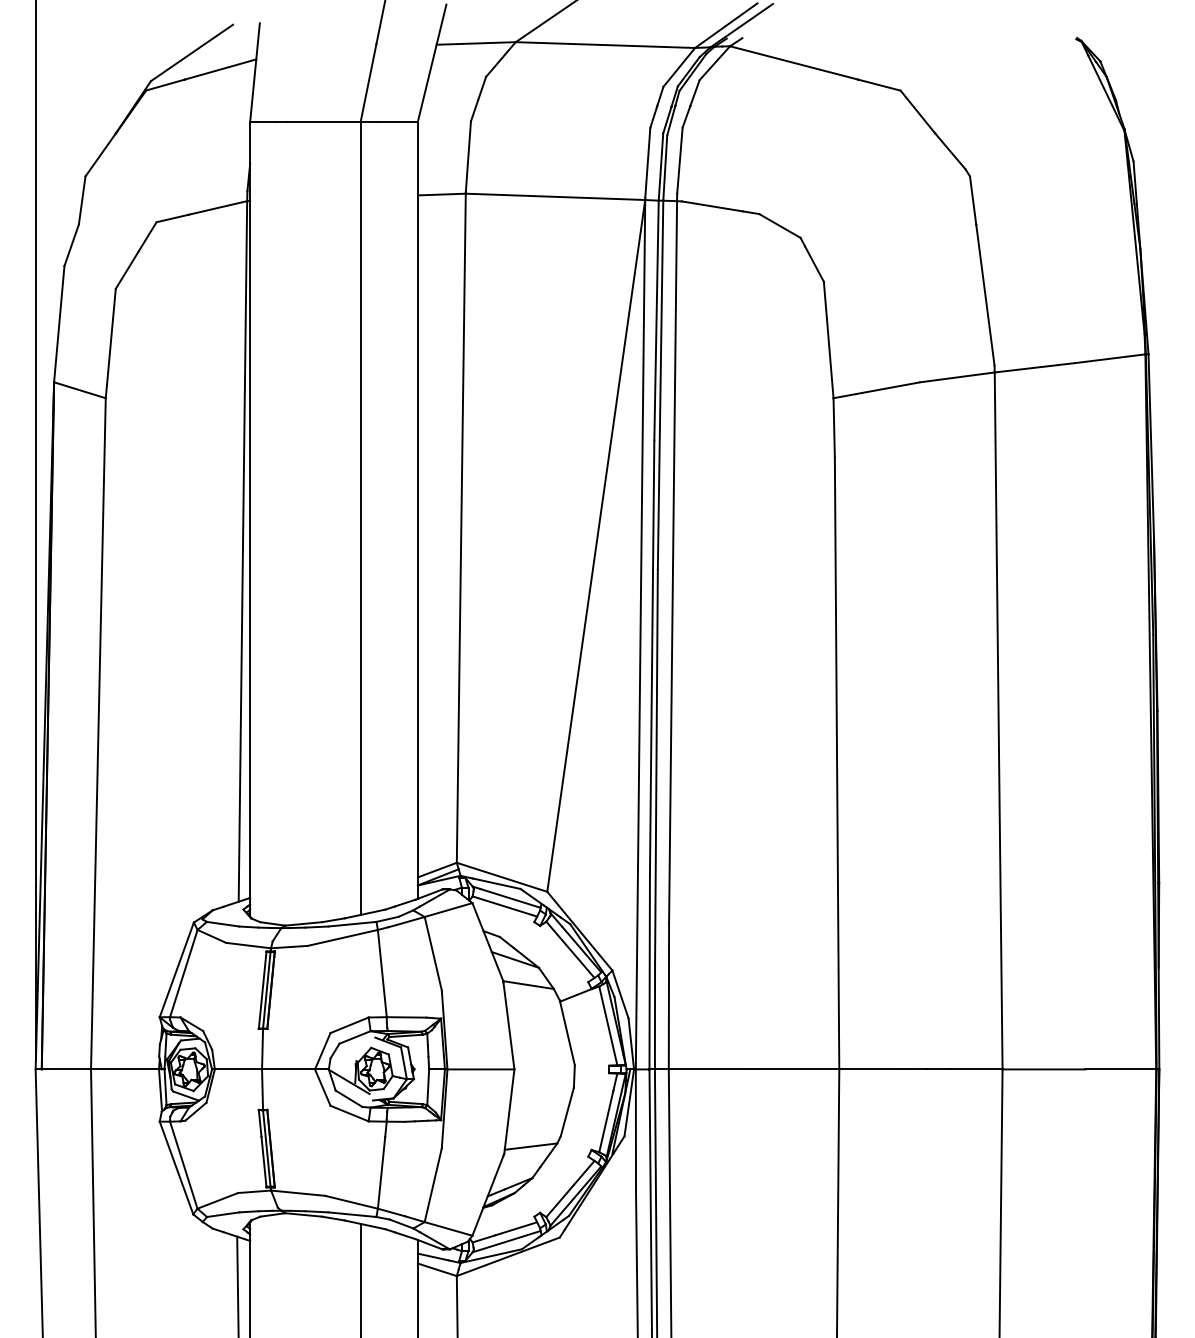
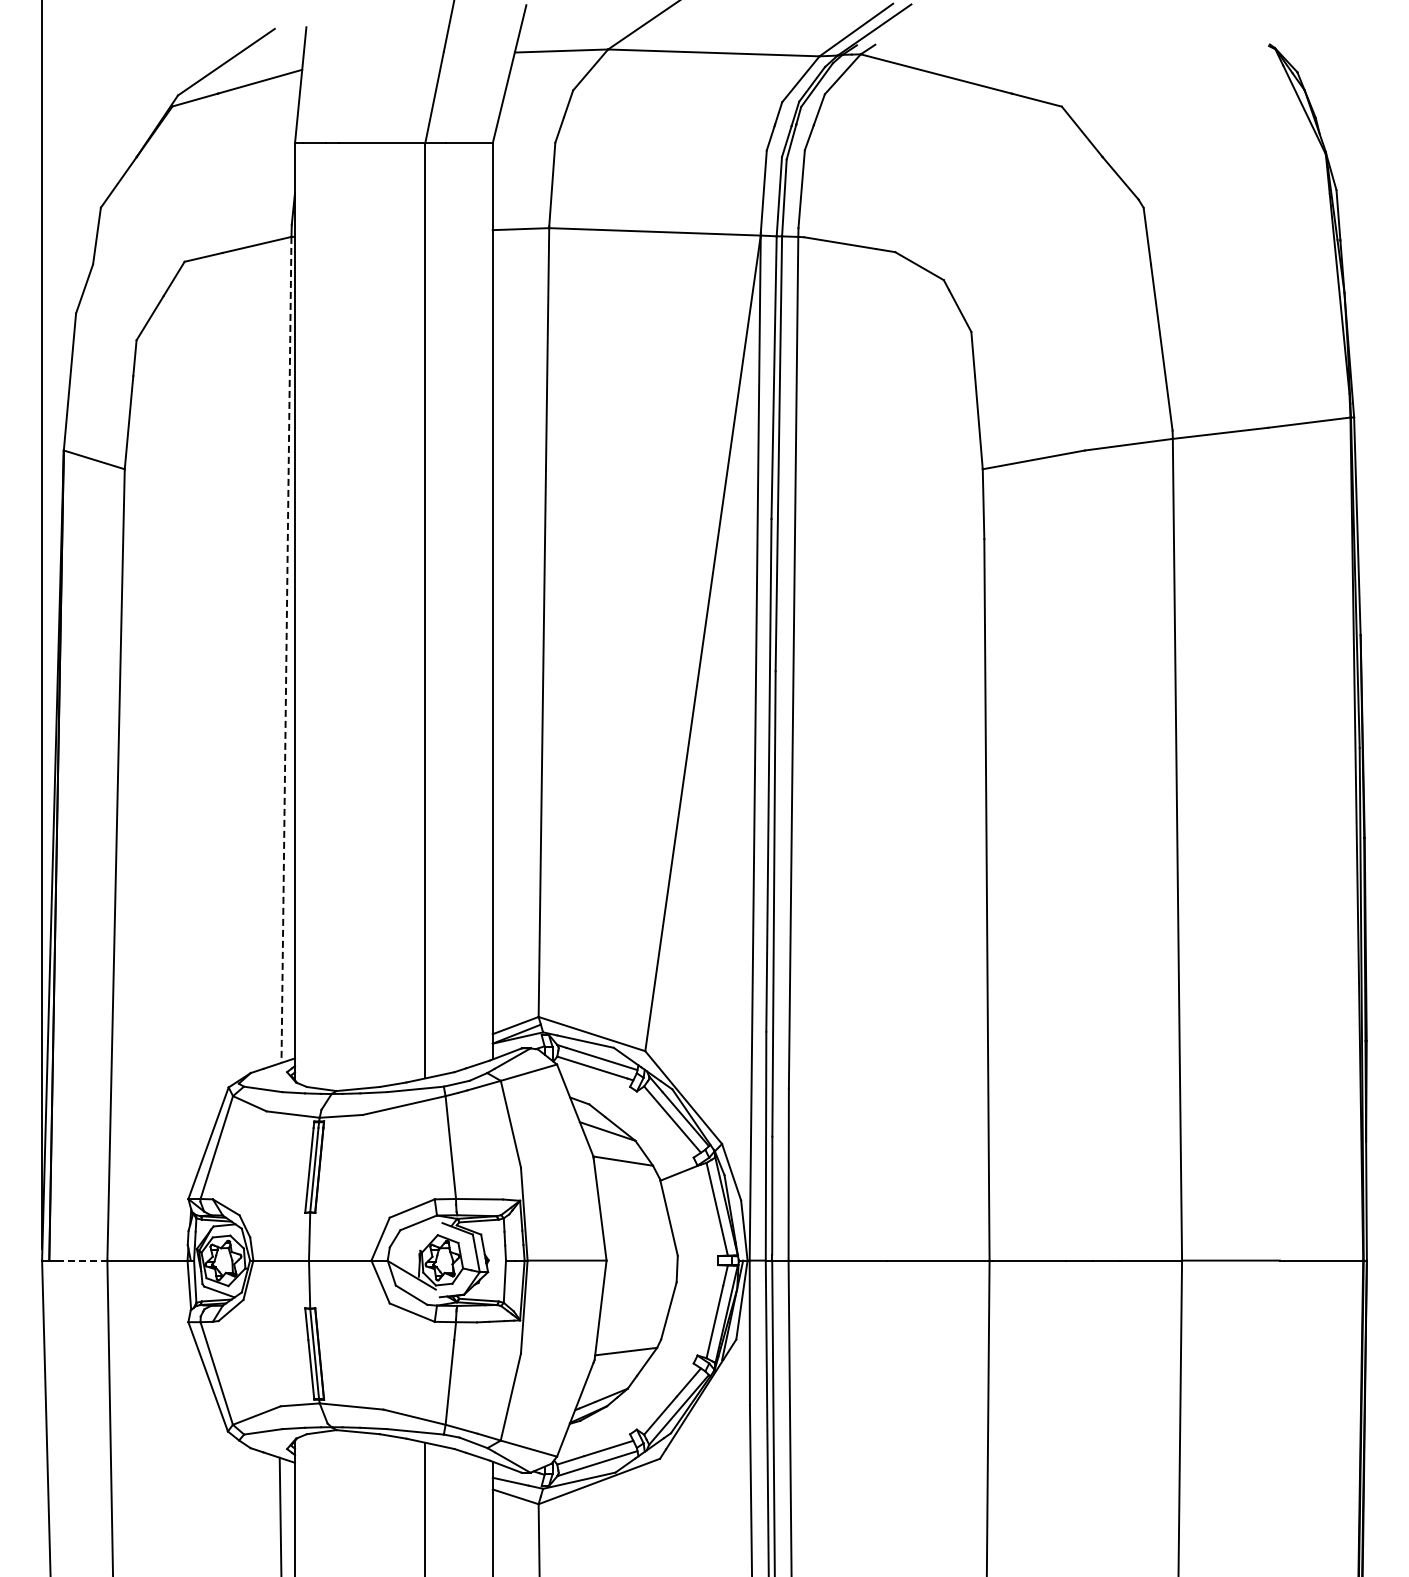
line: (242, 551) -> (286, 650), solid -> dashed
line: (69, 1069) -> (81, 1260), solid -> dashed

